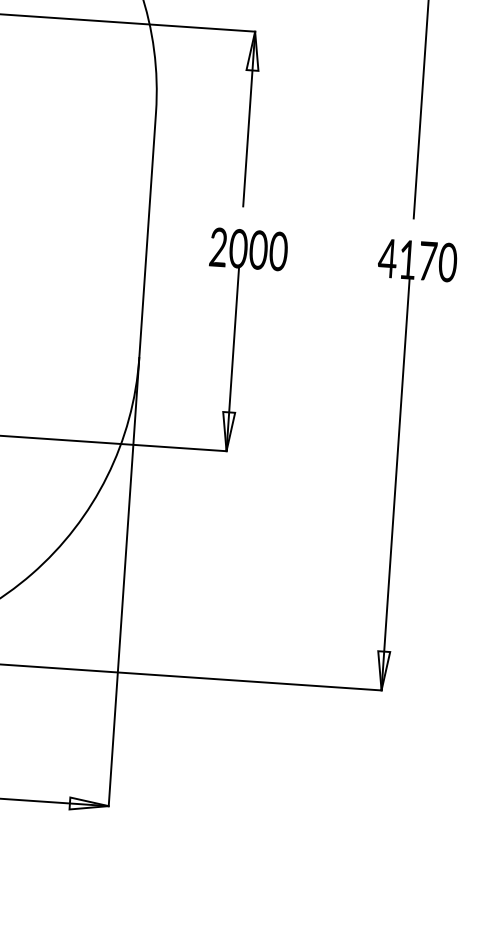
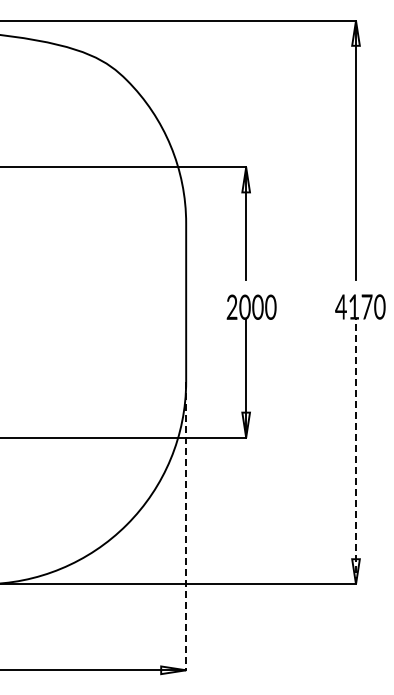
line: (396, 484) -> (356, 451), solid -> dashed
line: (124, 582) -> (186, 526), solid -> dashed

